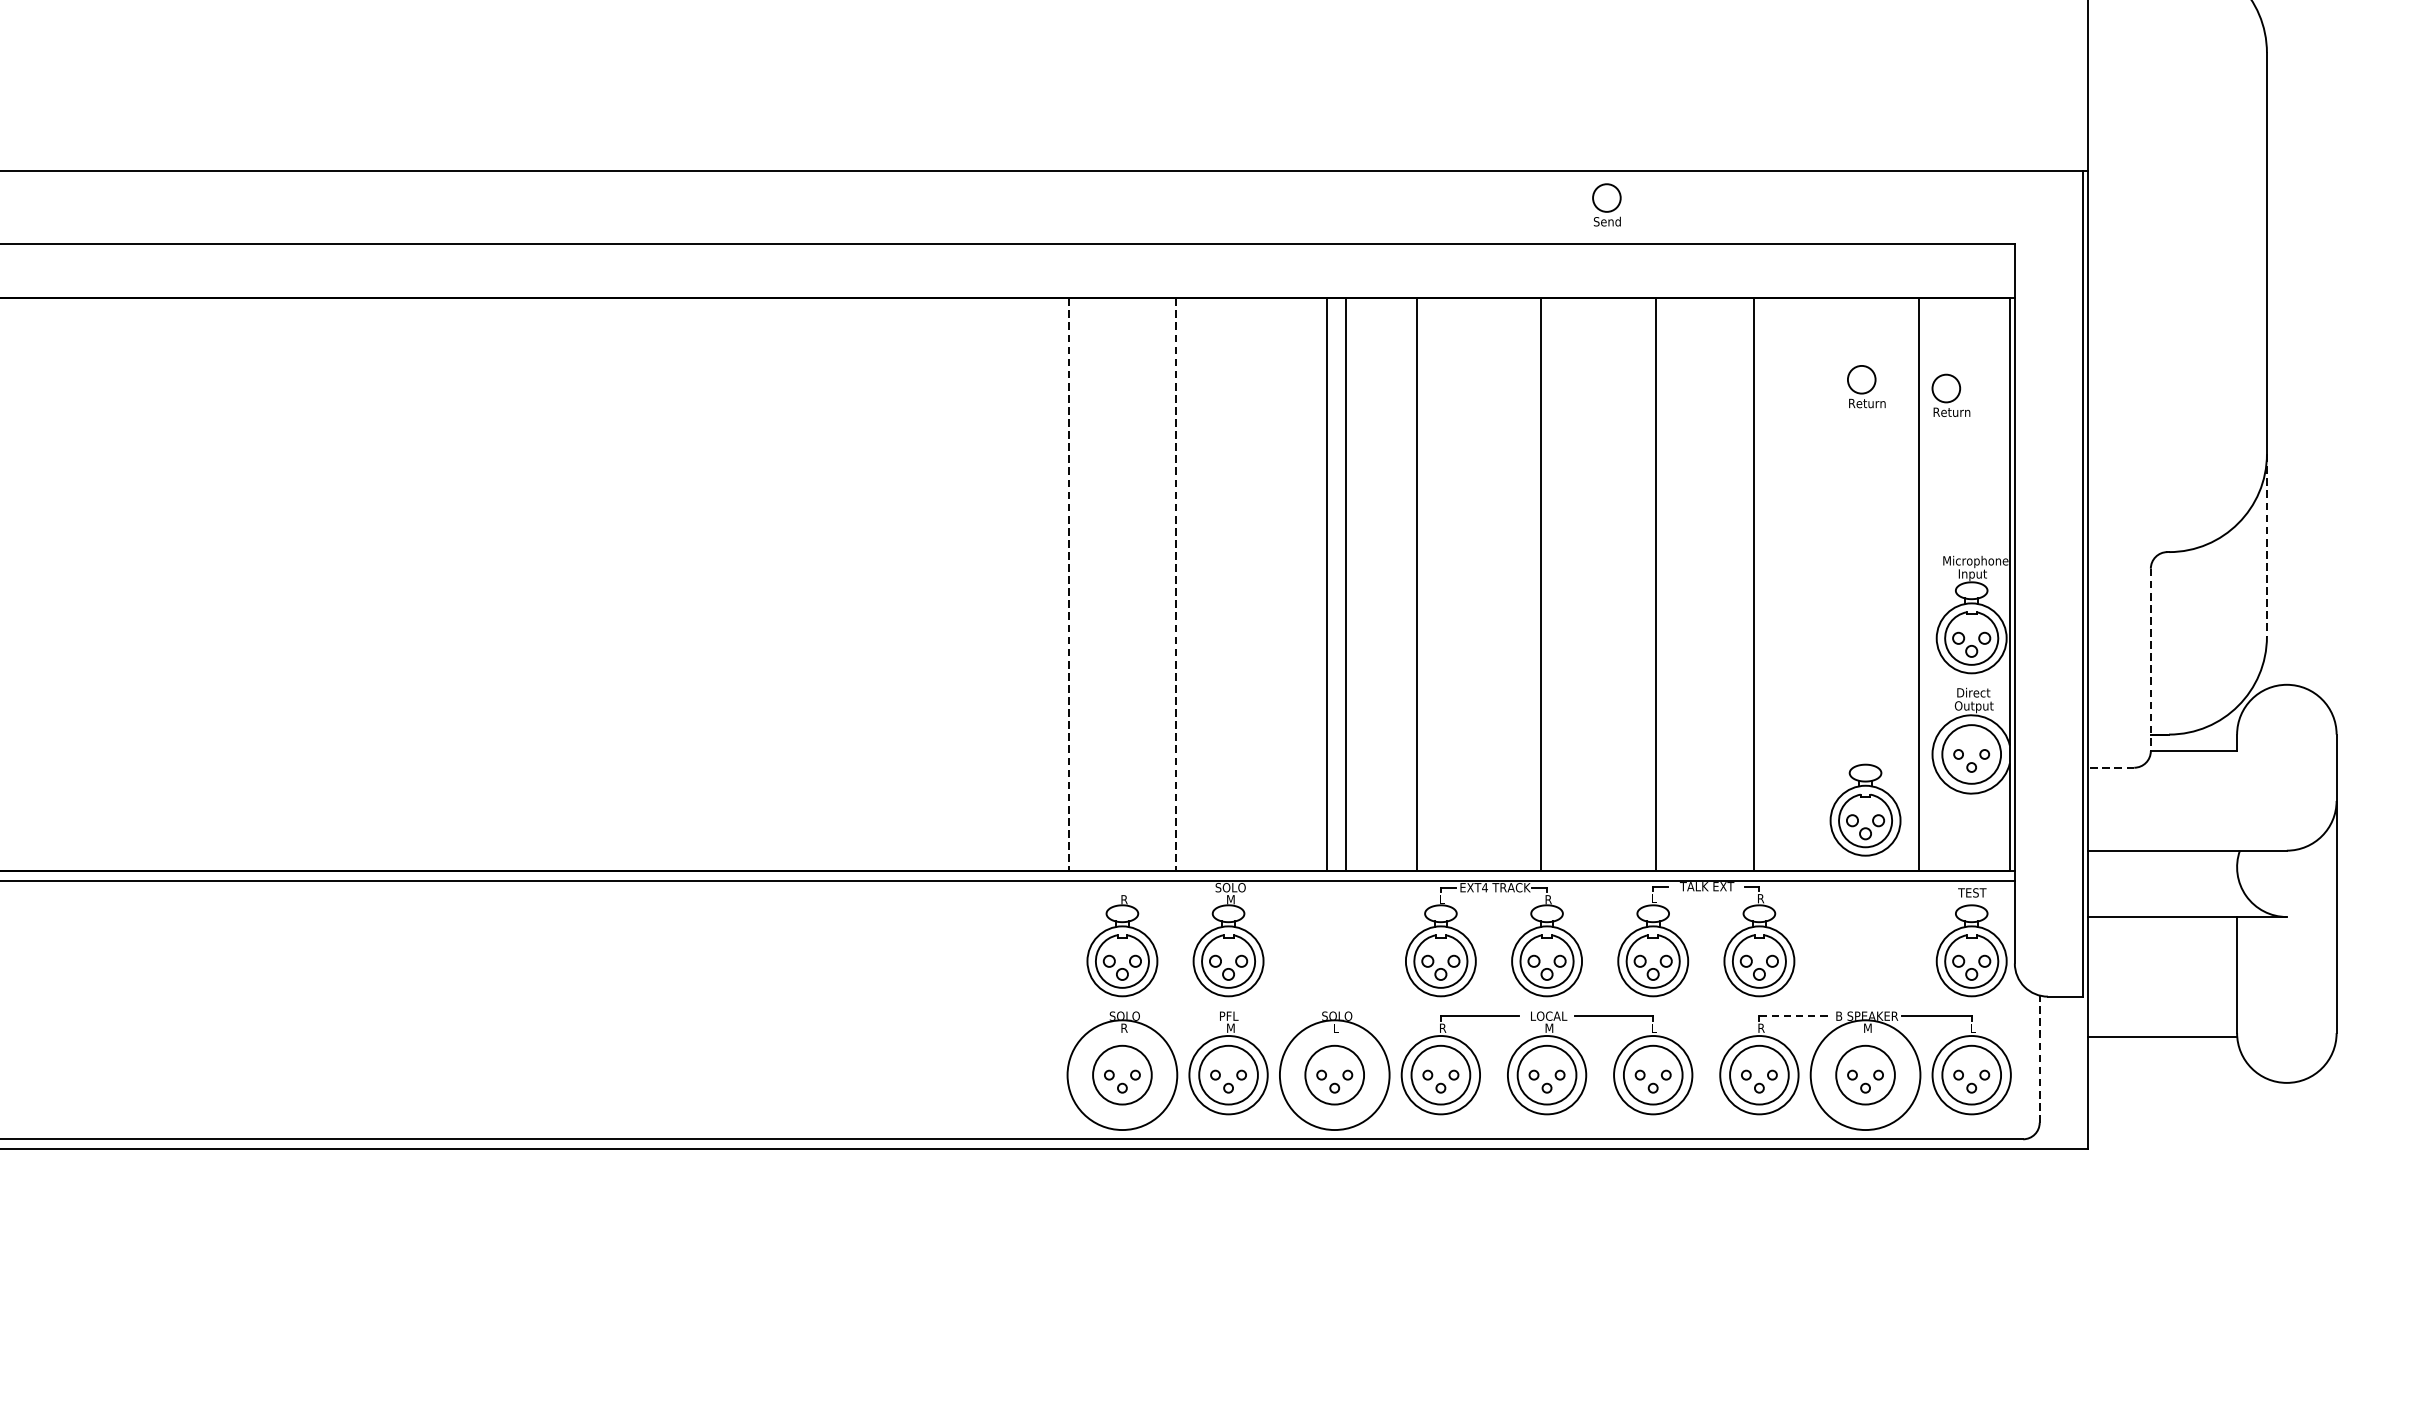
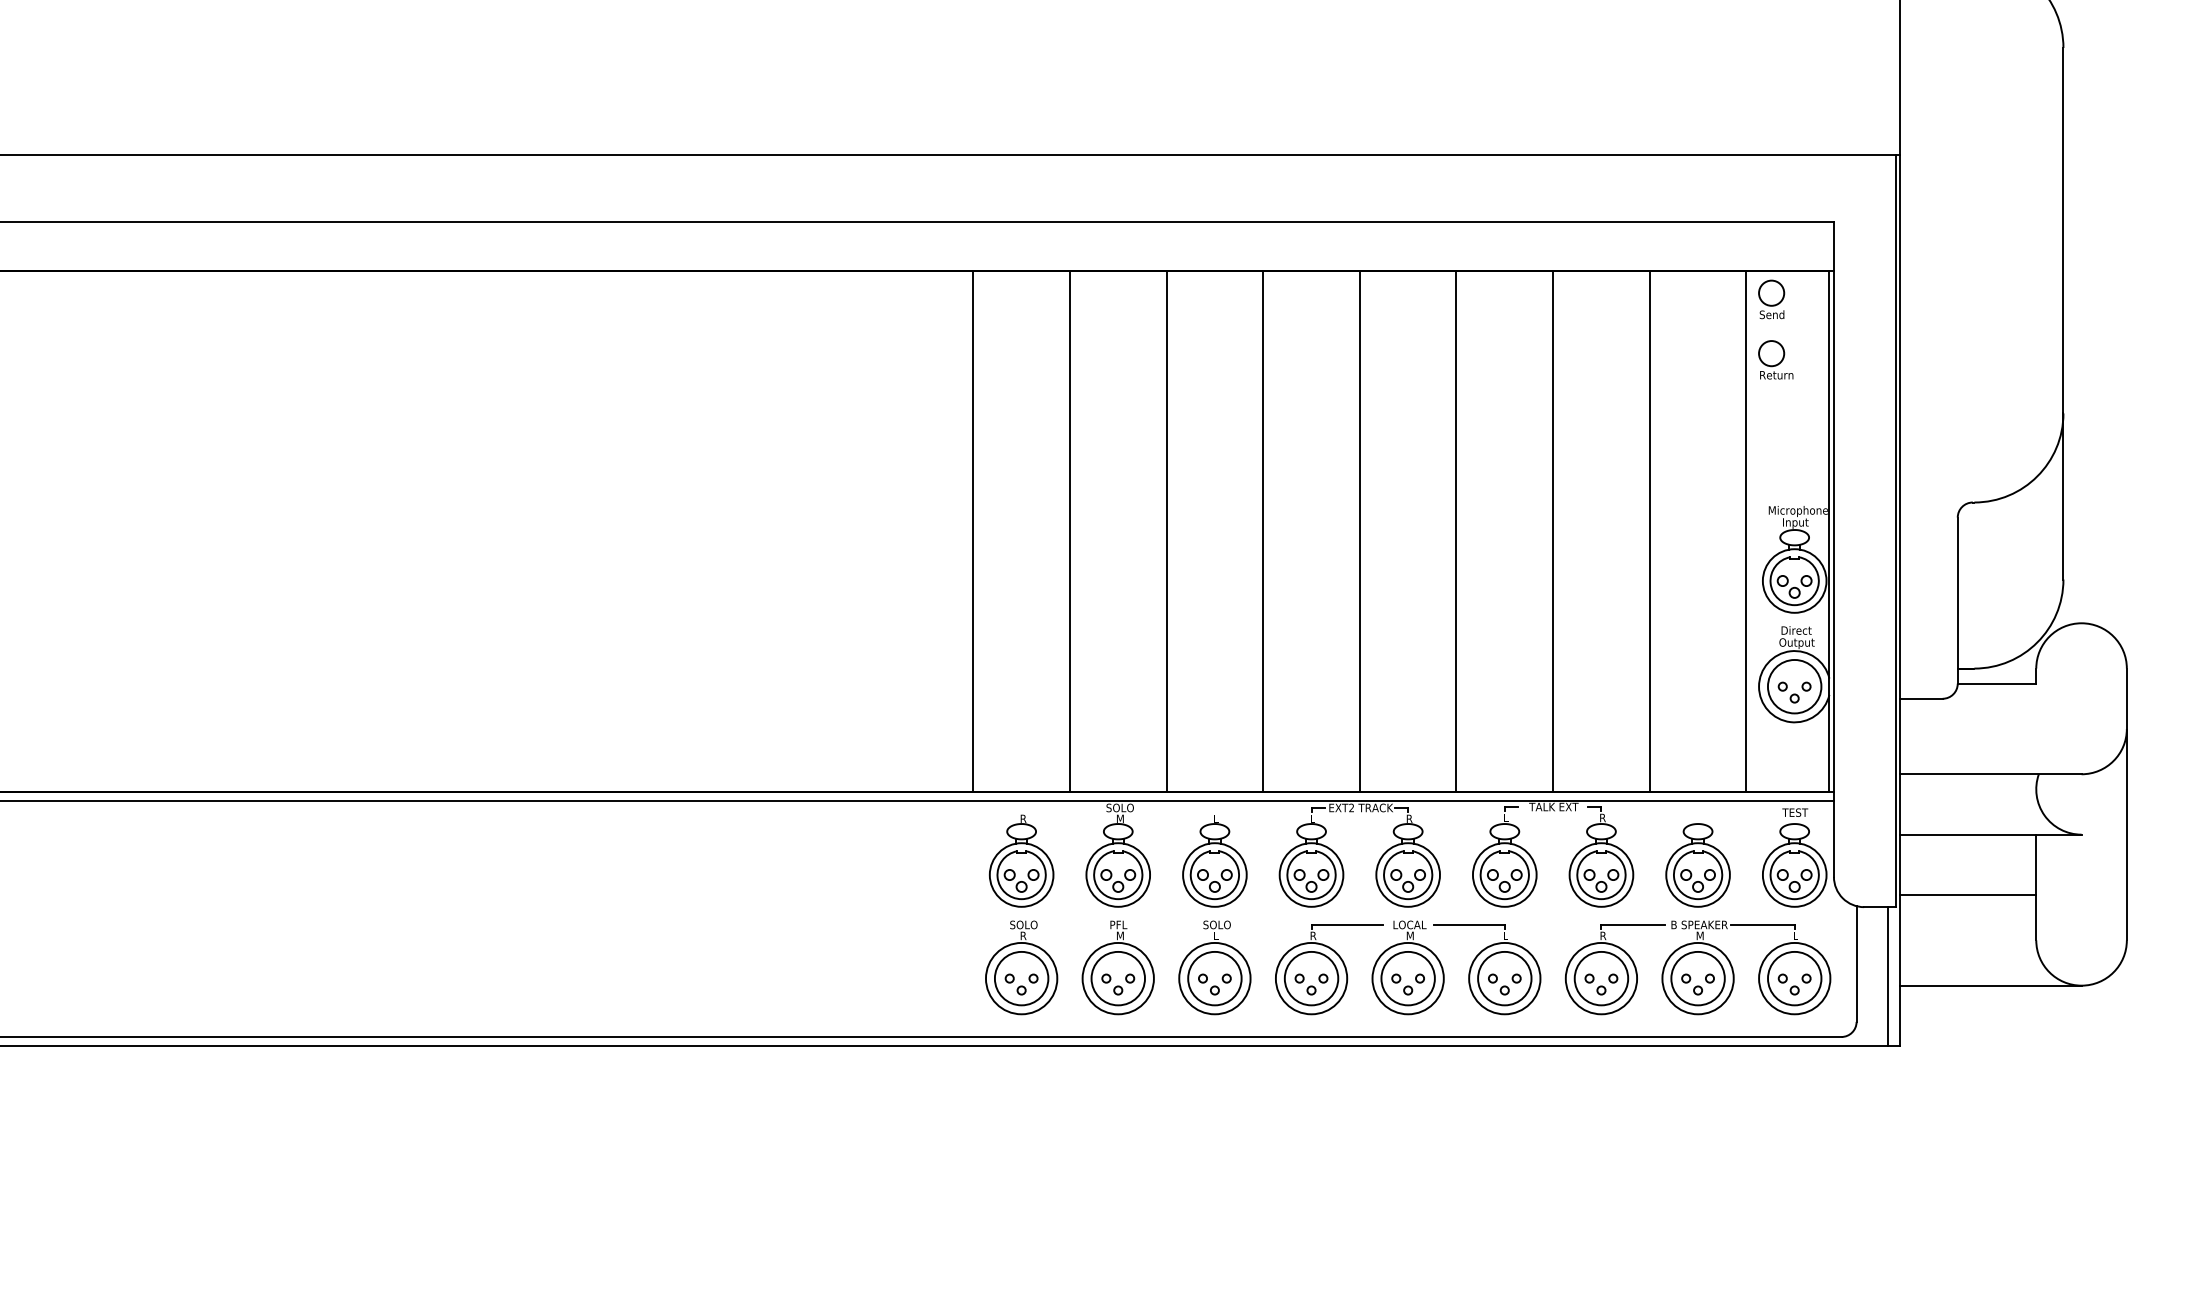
part: (1606, 204) -> (1771, 299), moved
part: (1866, 386) -> (1698, 351), removed
line: (2267, 545) -> (2063, 496), dashed -> solid
line: (1327, 583) -> (1263, 531), moved
line: (1346, 583) -> (1166, 531), moved
line: (1416, 583) -> (1359, 531), moved
line: (1540, 583) -> (1456, 531), moved
line: (1656, 583) -> (1553, 531), moved
line: (1753, 583) -> (1649, 531), moved
line: (1069, 585) -> (973, 532), dashed -> solid
line: (1174, 585) -> (1069, 532), dashed -> solid
line: (2150, 660) -> (1957, 601), dashed -> solid
line: (2111, 767) -> (1921, 698), dashed -> solid
part: (1864, 810) -> (1697, 865), moved
text: (1484, 887) -> (1351, 807), EXT4 -> EXT2
part: (1334, 946) -> (1214, 861), added
line: (1794, 1016) -> (1633, 925), dashed -> solid
line: (2162, 1037) -> (1968, 895), moved
line: (2039, 1059) -> (1856, 964), dashed -> solid
line: (2074, 1072) -> (1888, 976), added
circle: (1122, 1075) -> (1021, 978), size x0.71
circle: (1334, 1075) -> (1214, 978), size x0.71
circle: (1864, 1075) -> (1697, 978), size x0.71
line: (2186, 1082) -> (1990, 985), added

